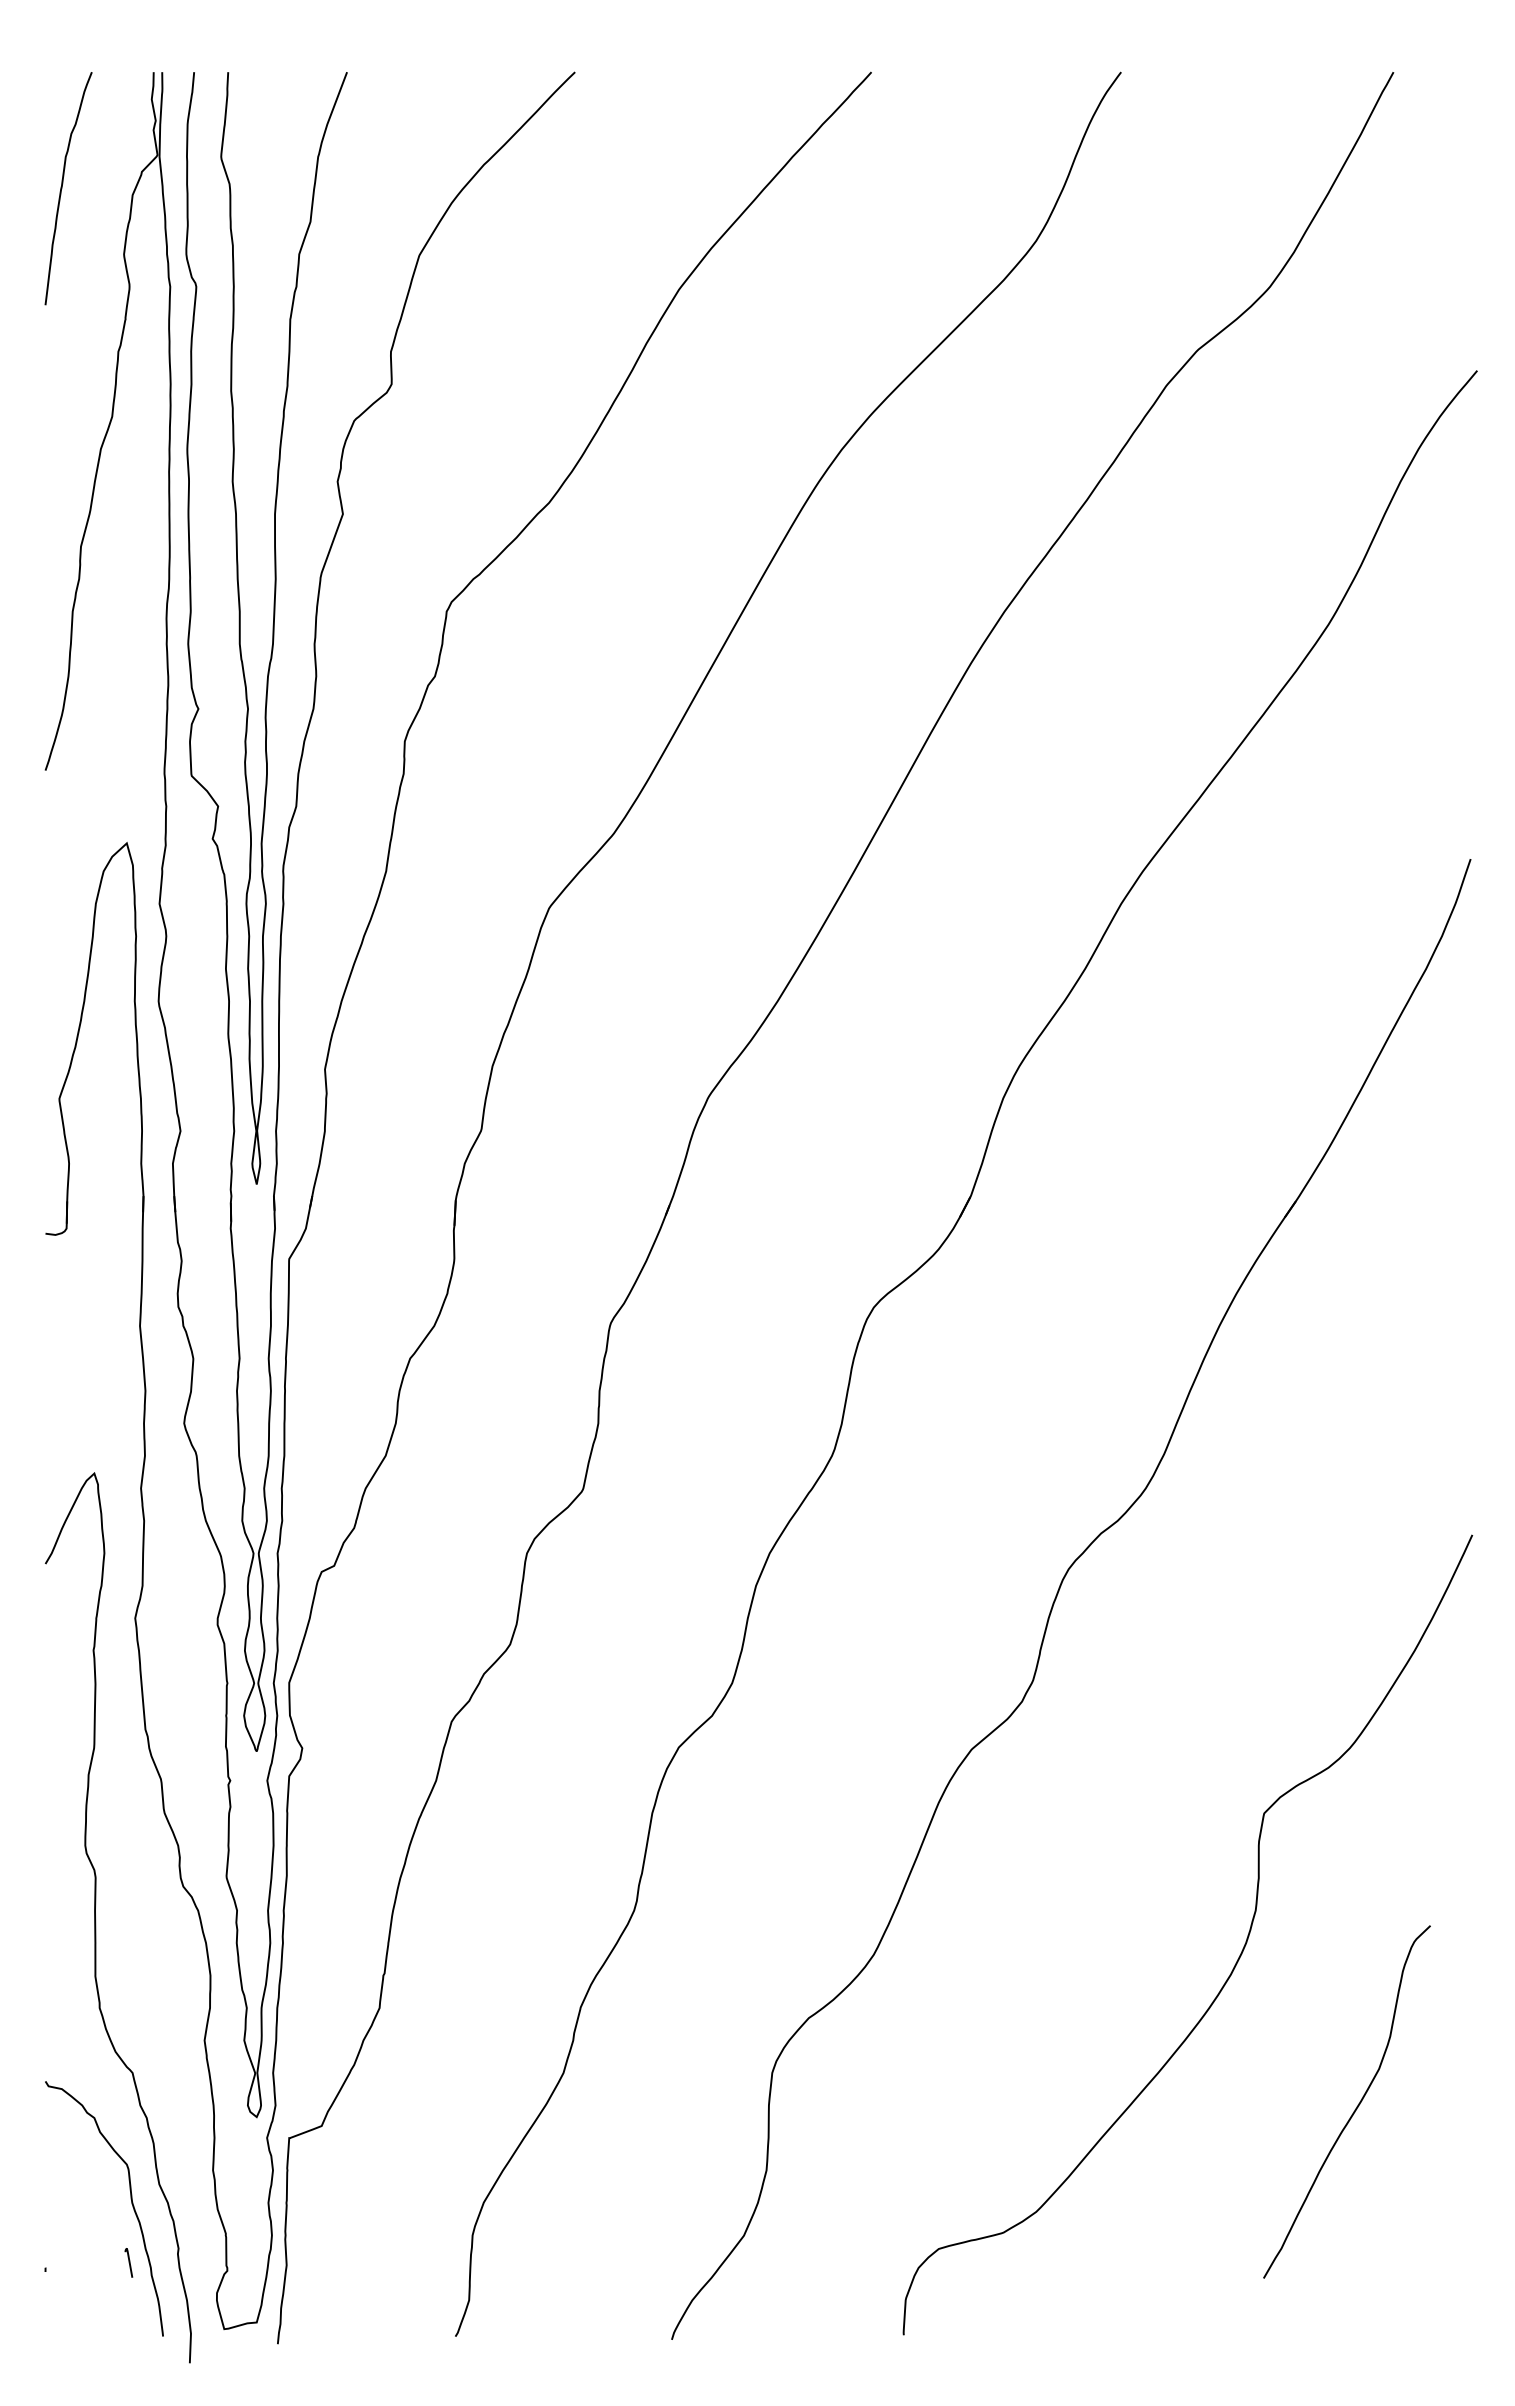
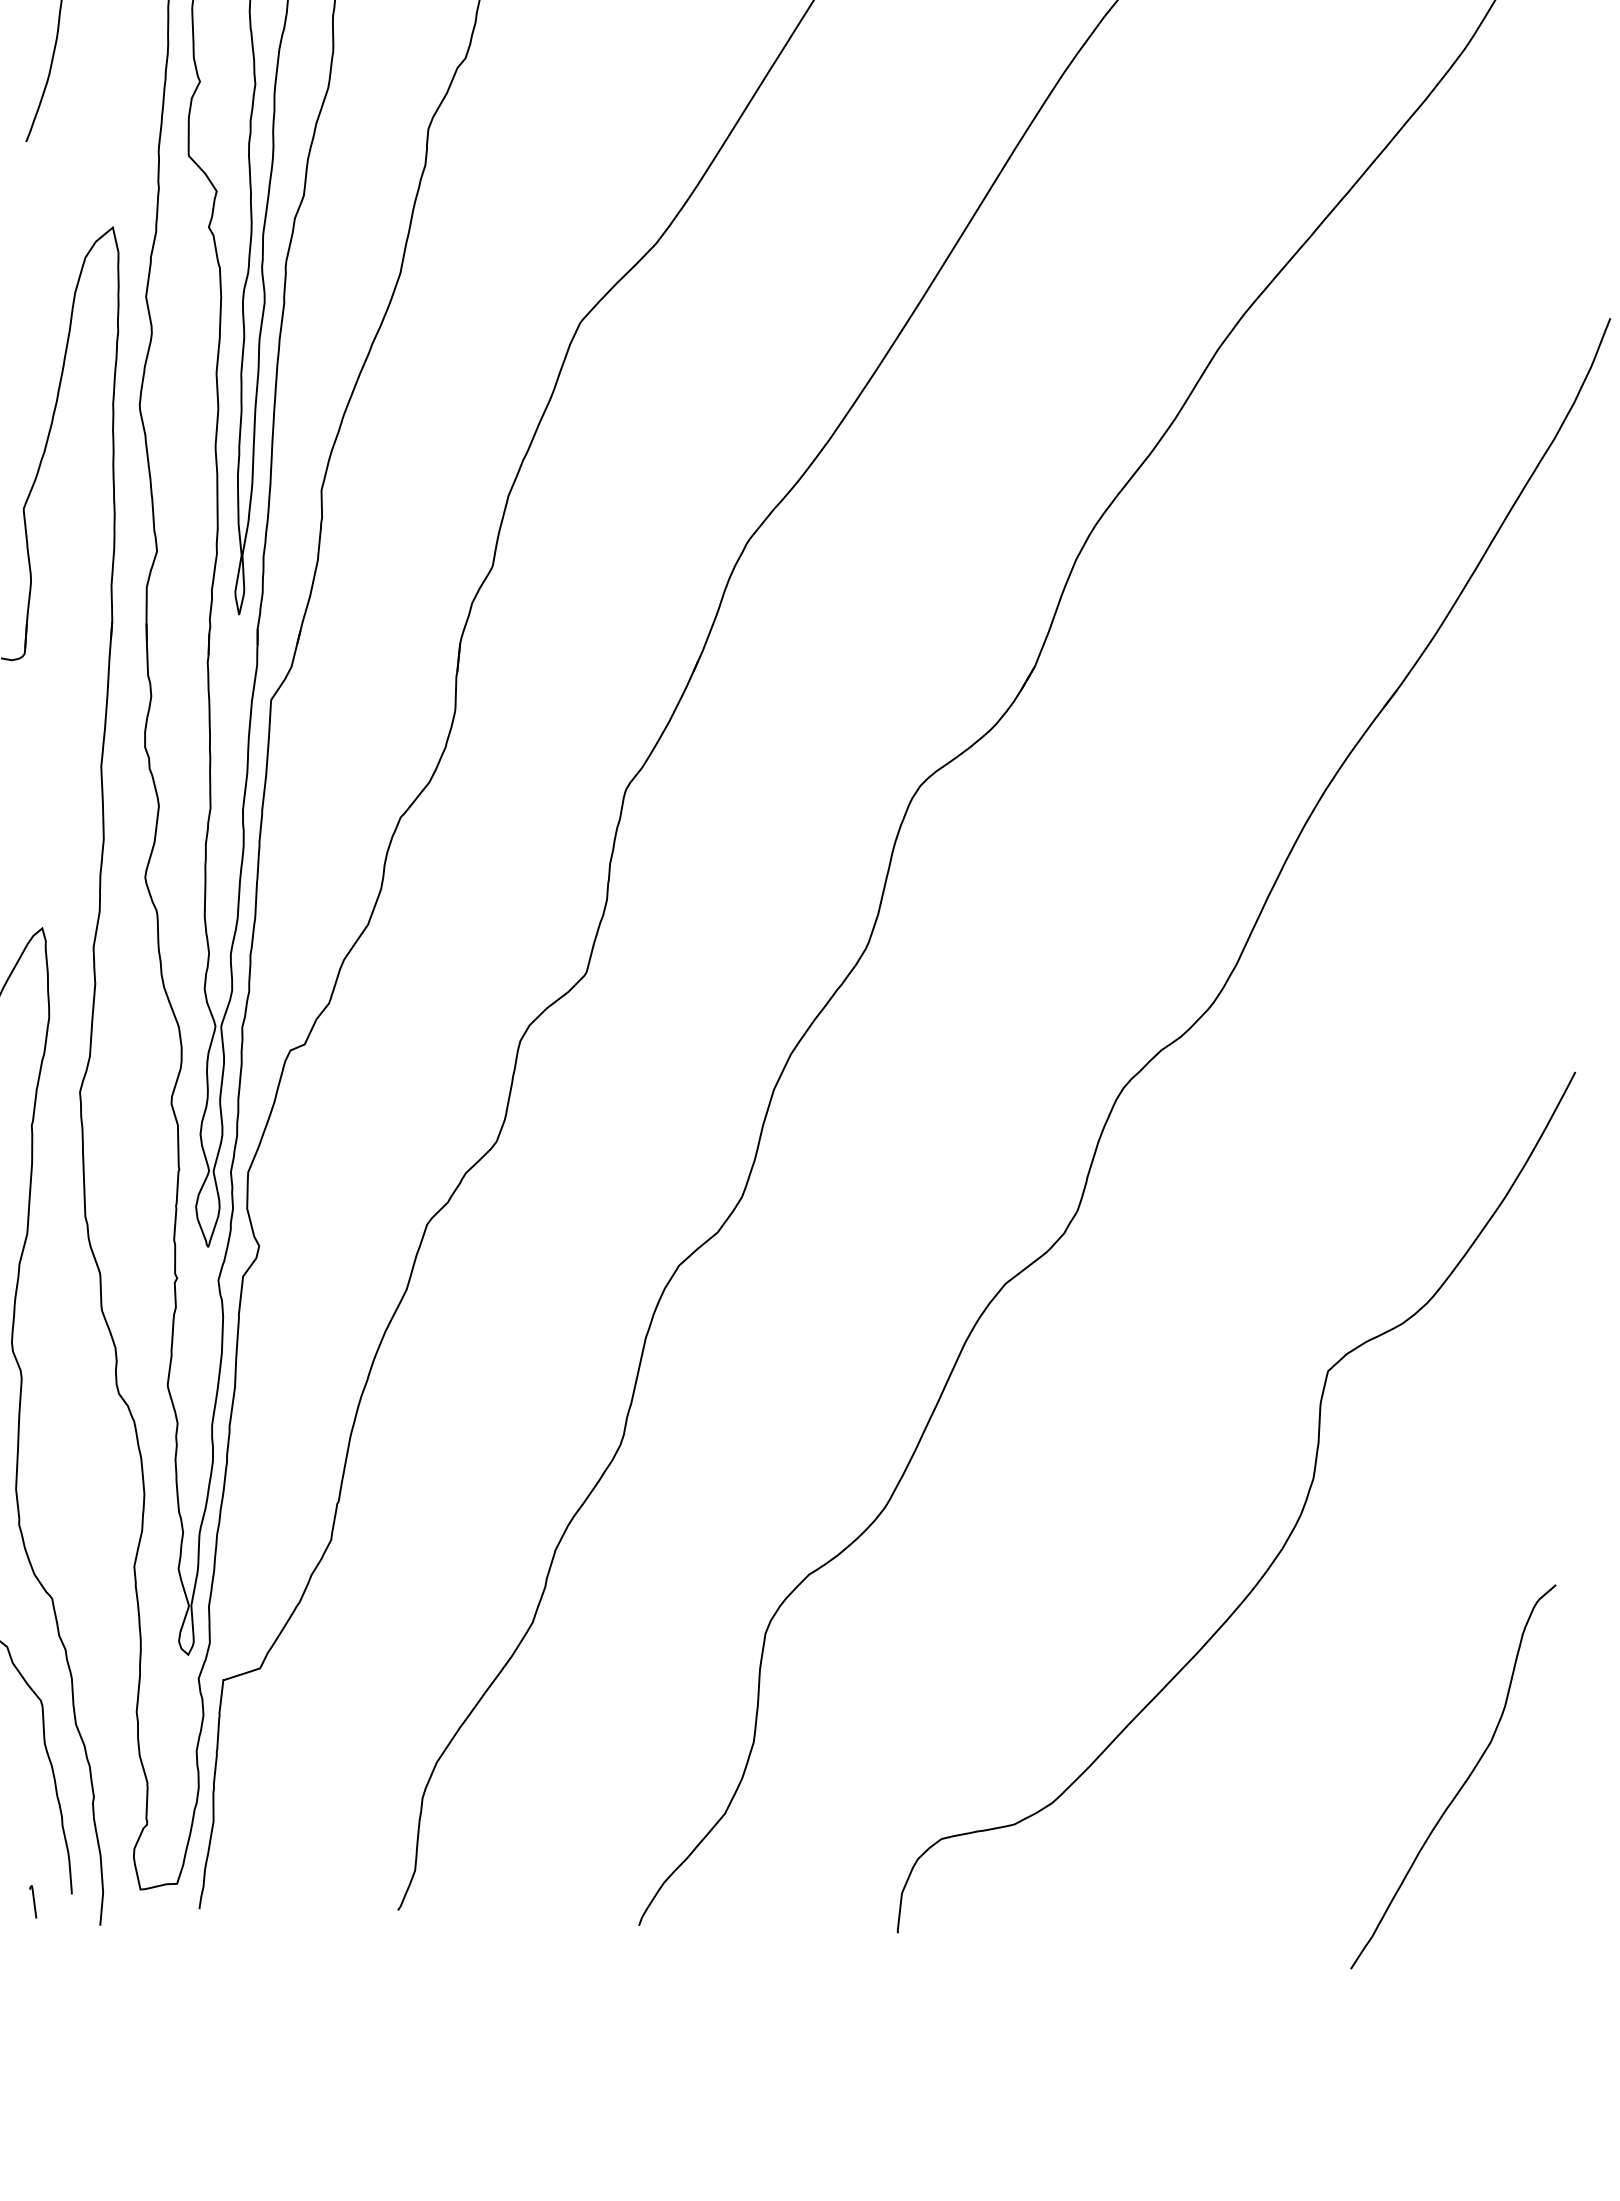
curve: (1356, 2106) -> (1463, 1782), moved
curve: (128, 2262) -> (32, 1901), moved

